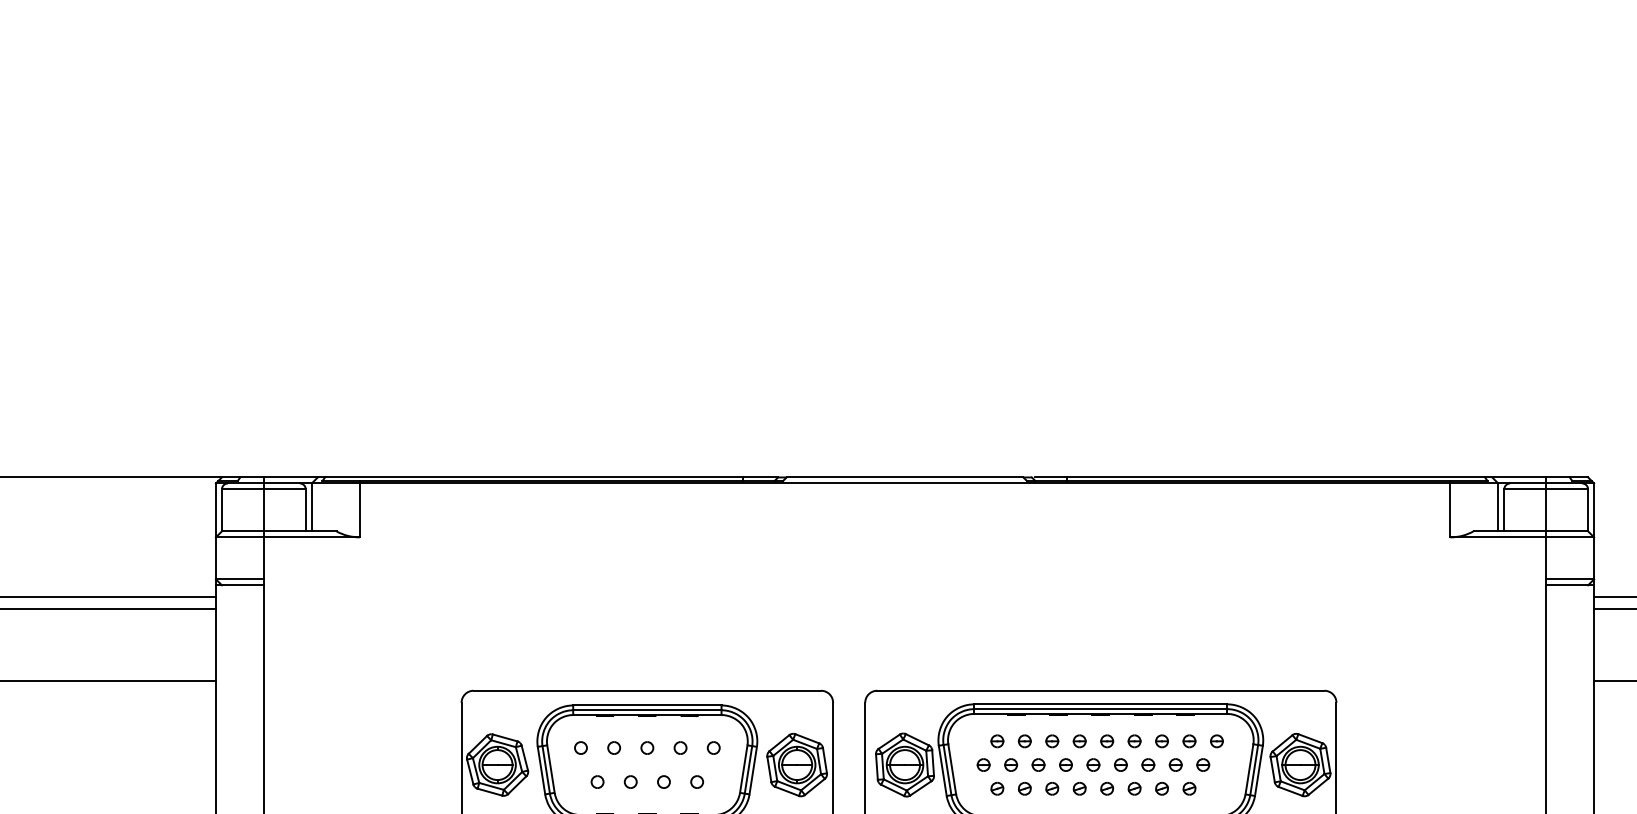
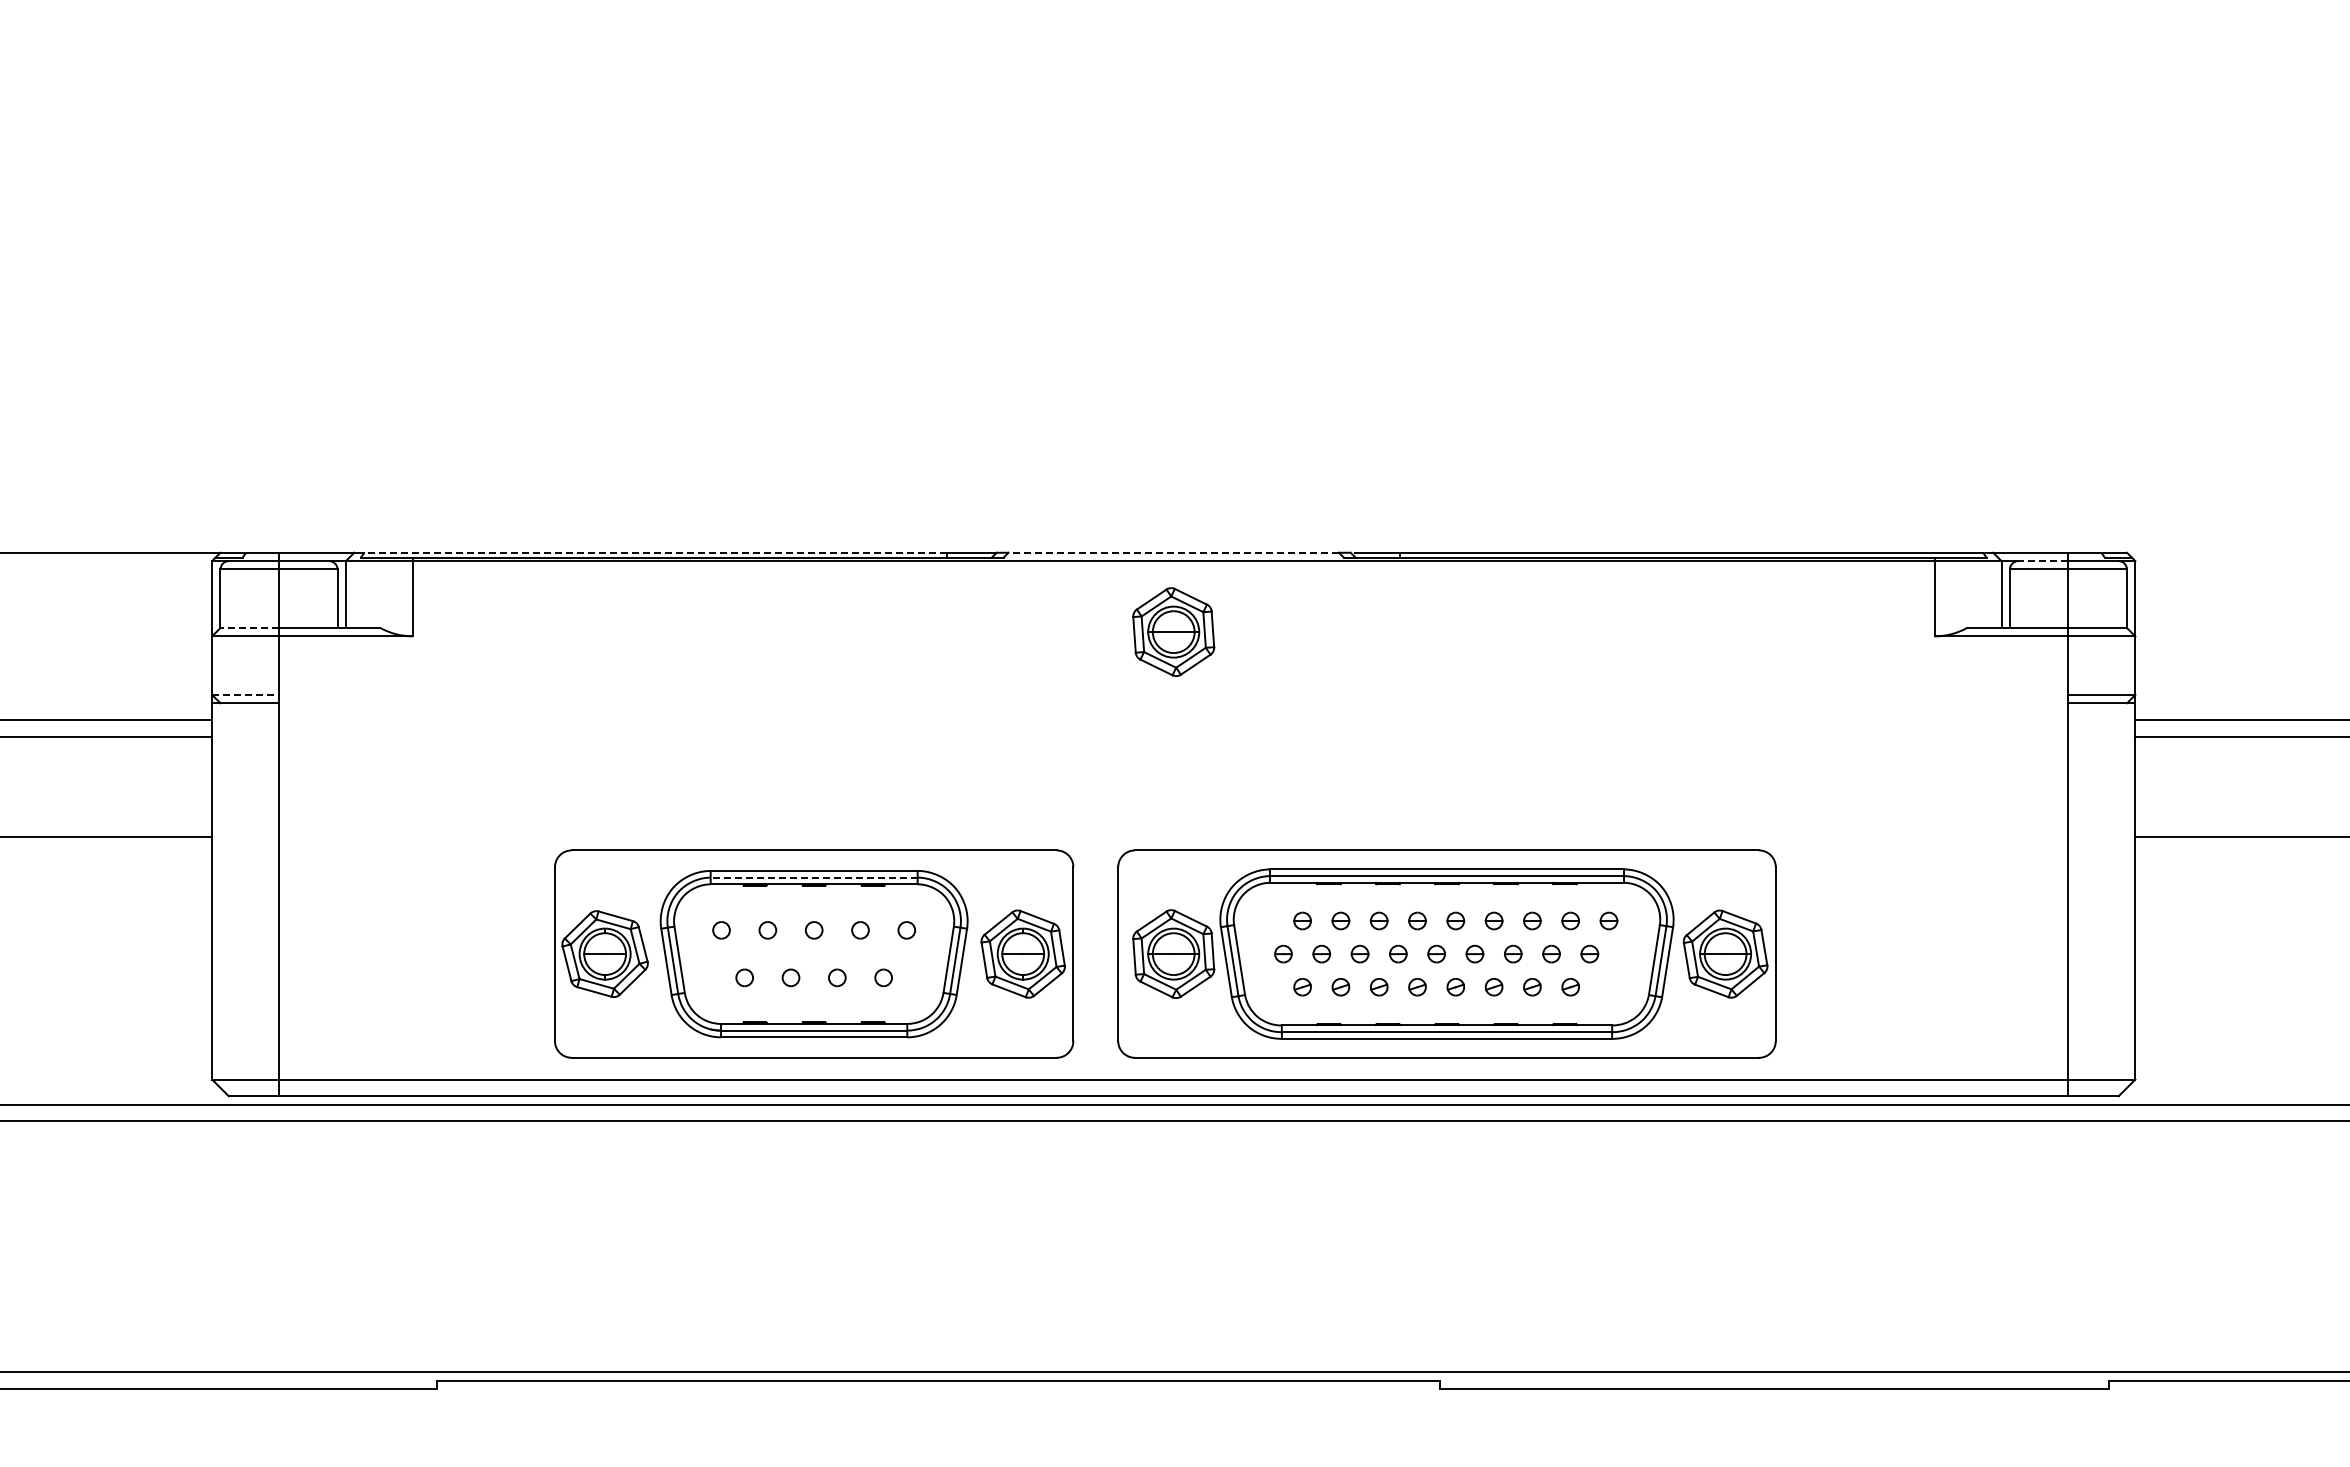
line: (533, 477) -> (655, 552), solid -> dashed
line: (904, 477) -> (1173, 552), solid -> dashed
line: (1527, 483) -> (2042, 561), solid -> dashed
line: (242, 531) -> (249, 628), solid -> dashed
part: (904, 533) -> (1173, 631), added
line: (240, 579) -> (246, 694), solid -> dashed
line: (646, 710) -> (813, 877), solid -> dashed

